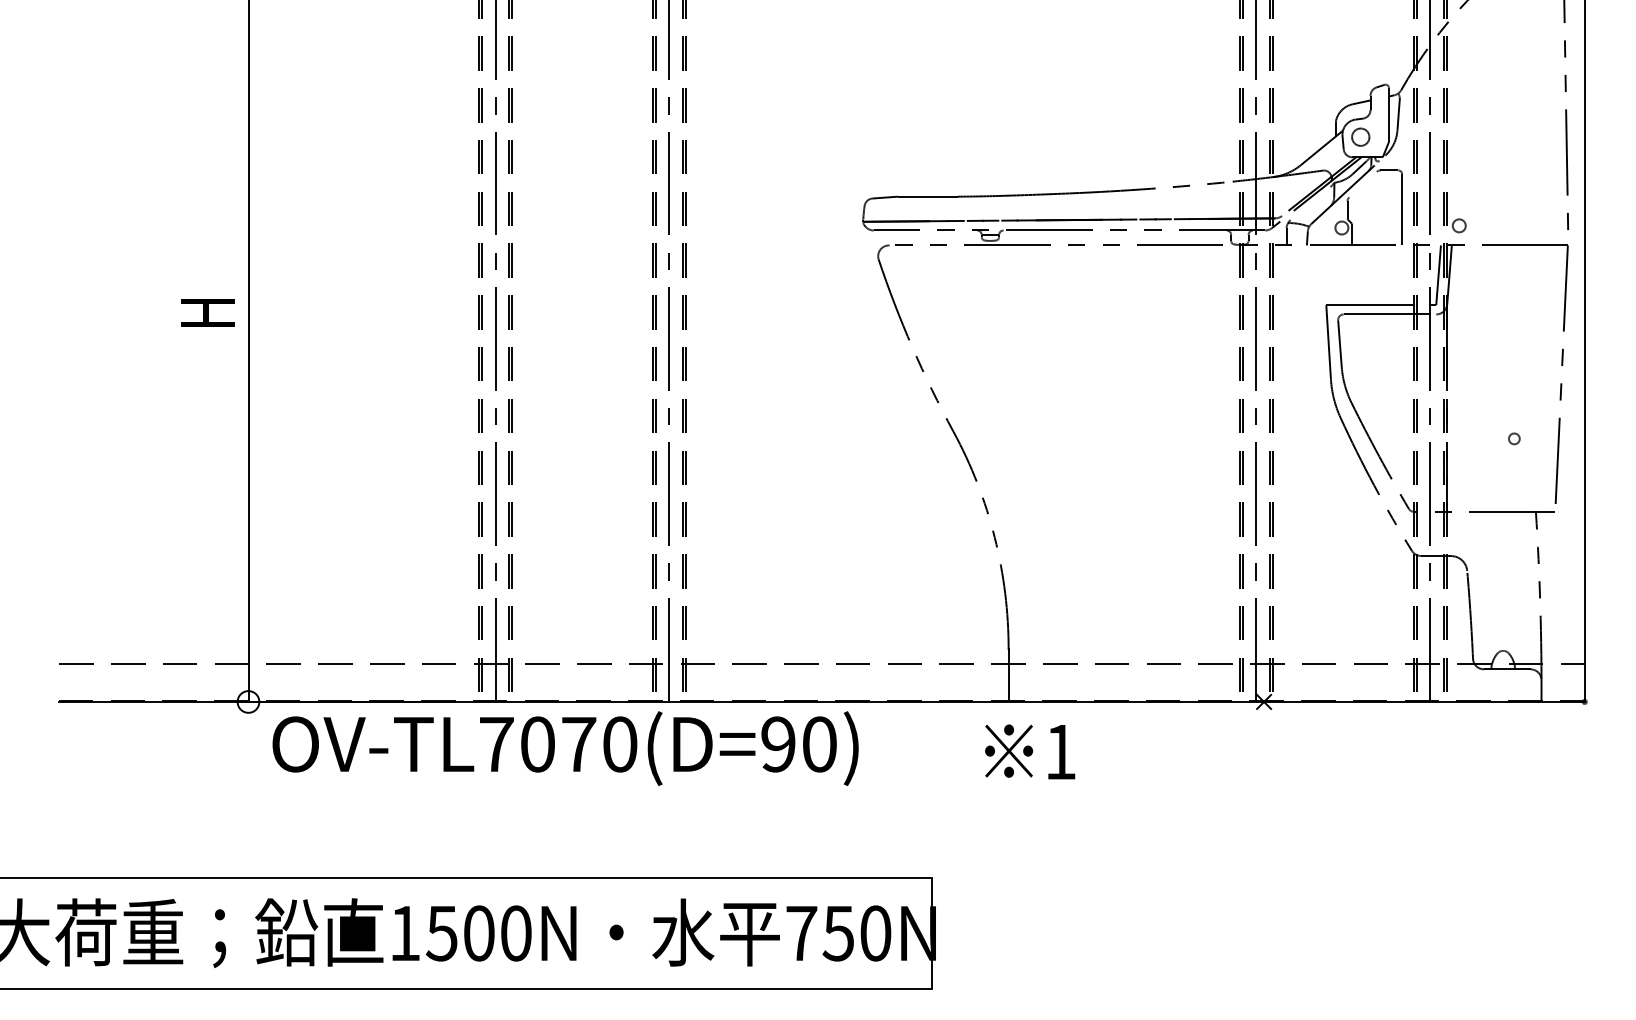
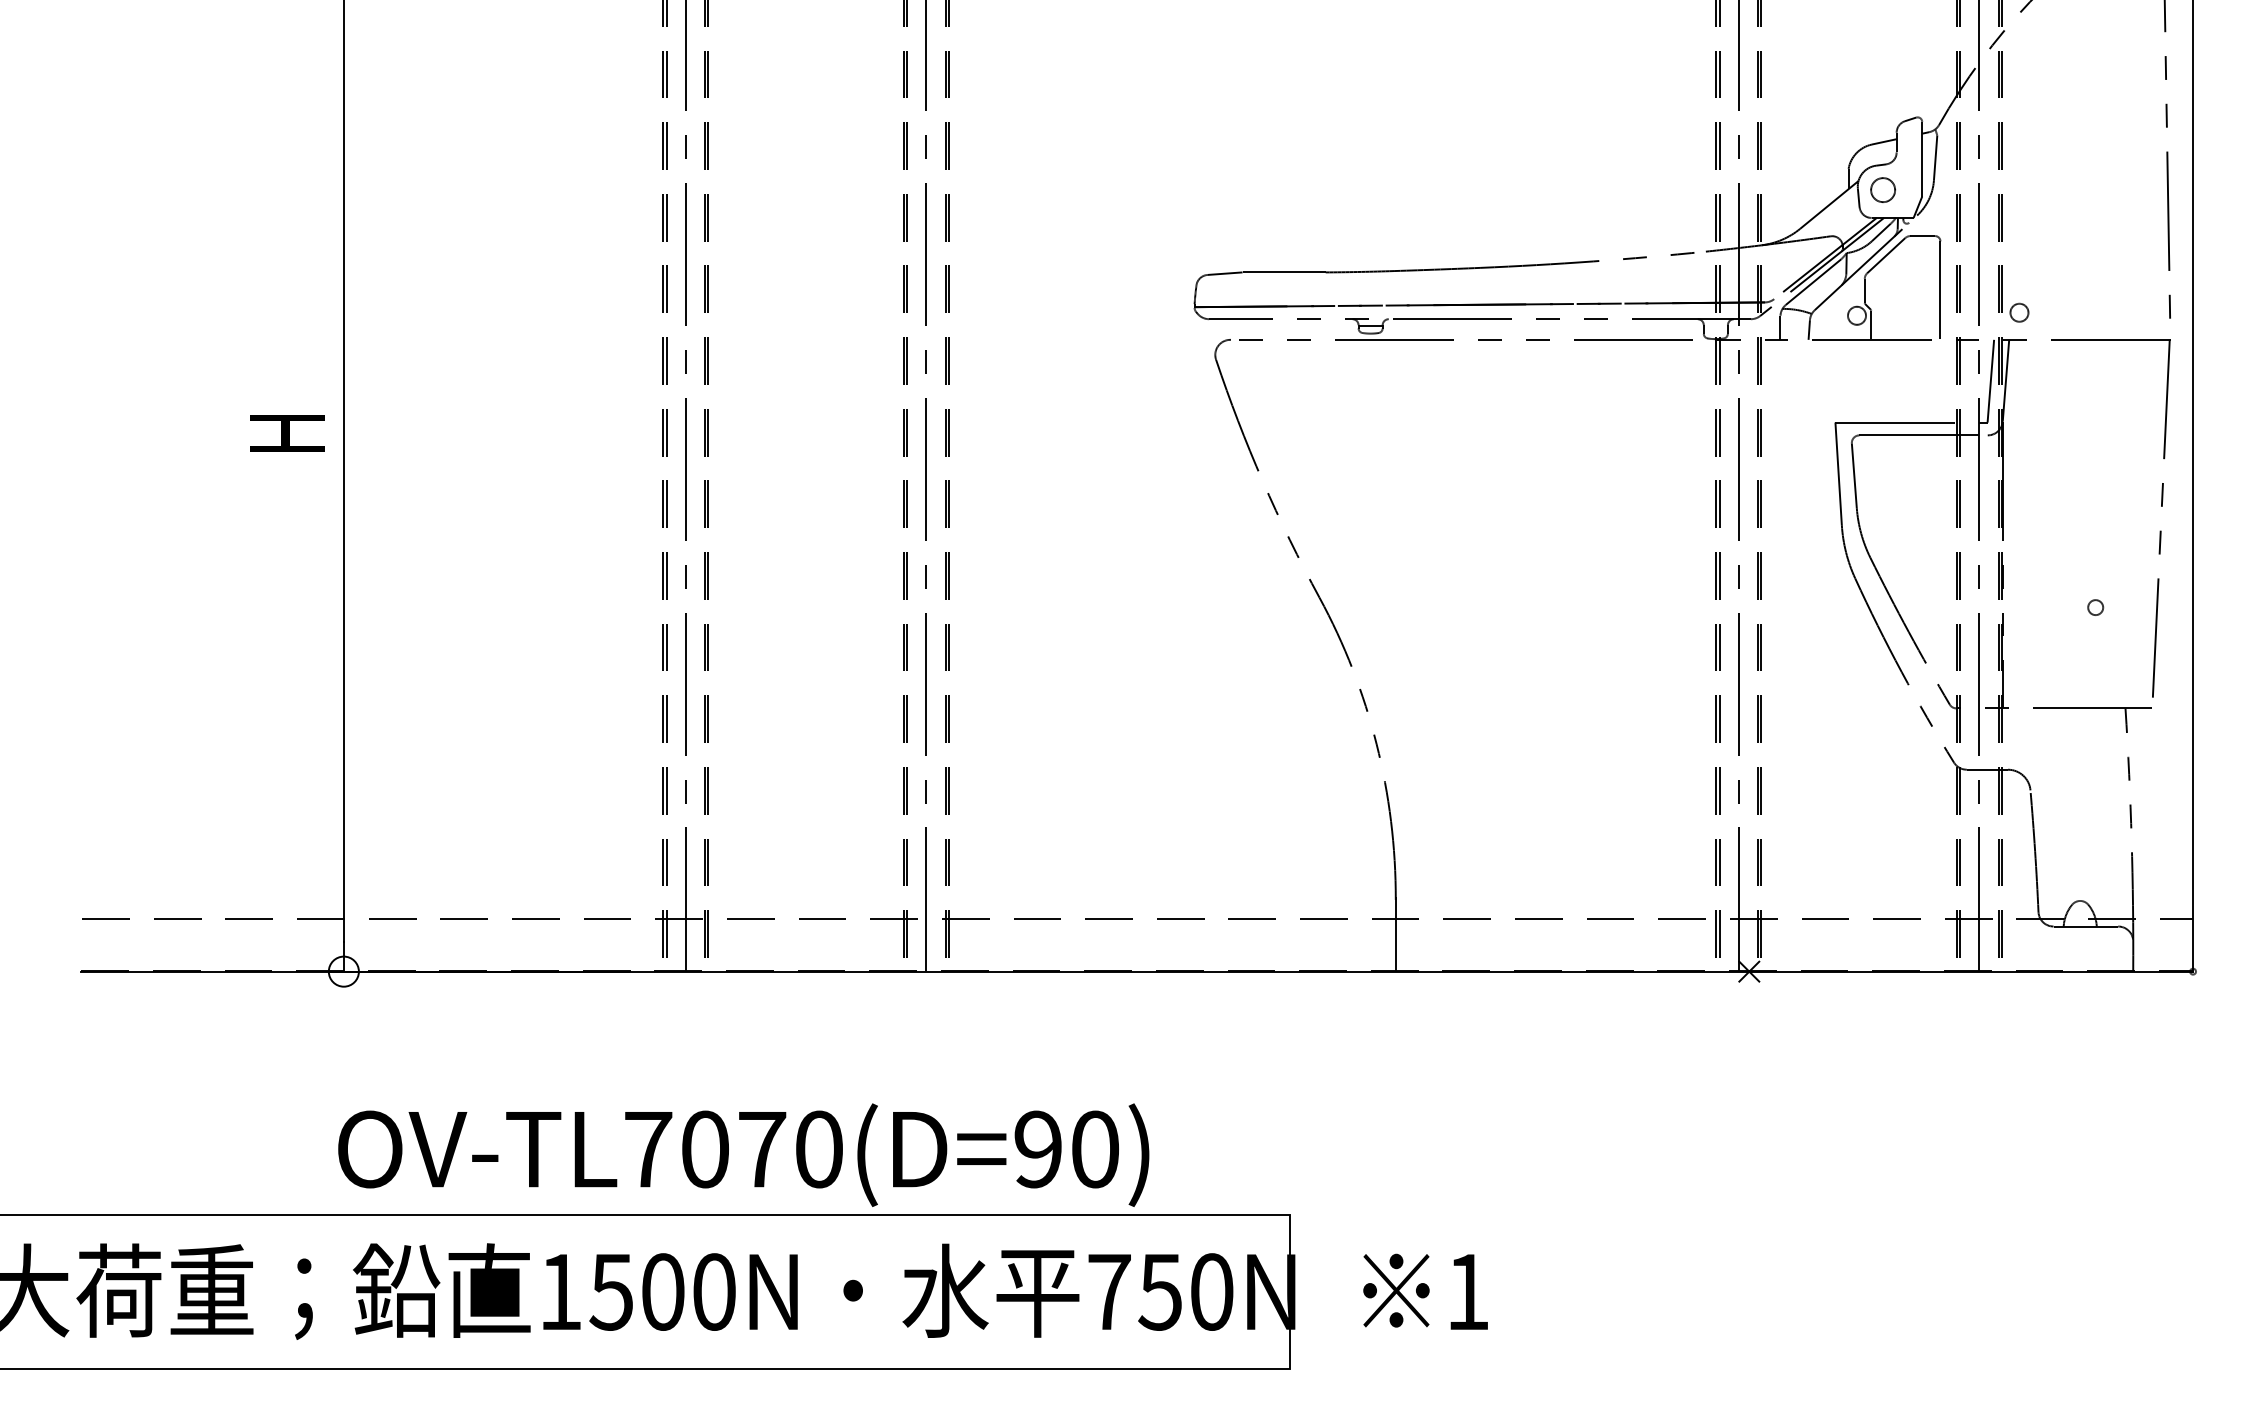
line: (1363, 184) -> (1886, 255), added
line: (1310, 203) -> (1813, 281), added
text: (565, 748) -> (743, 1154), moved
text: (1030, 751) -> (1425, 1291), moved

